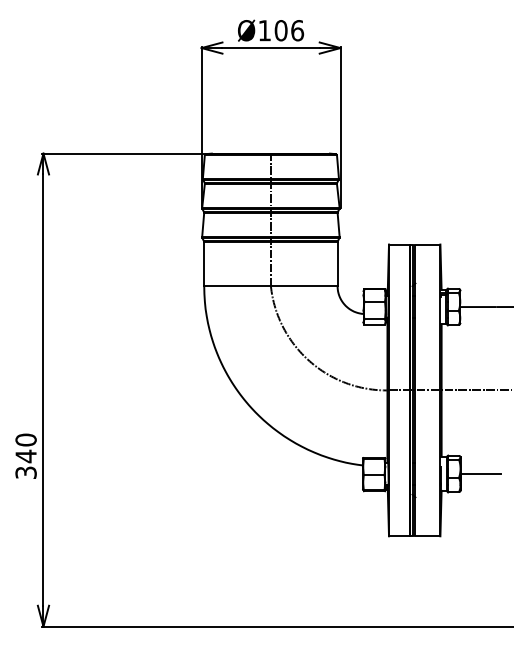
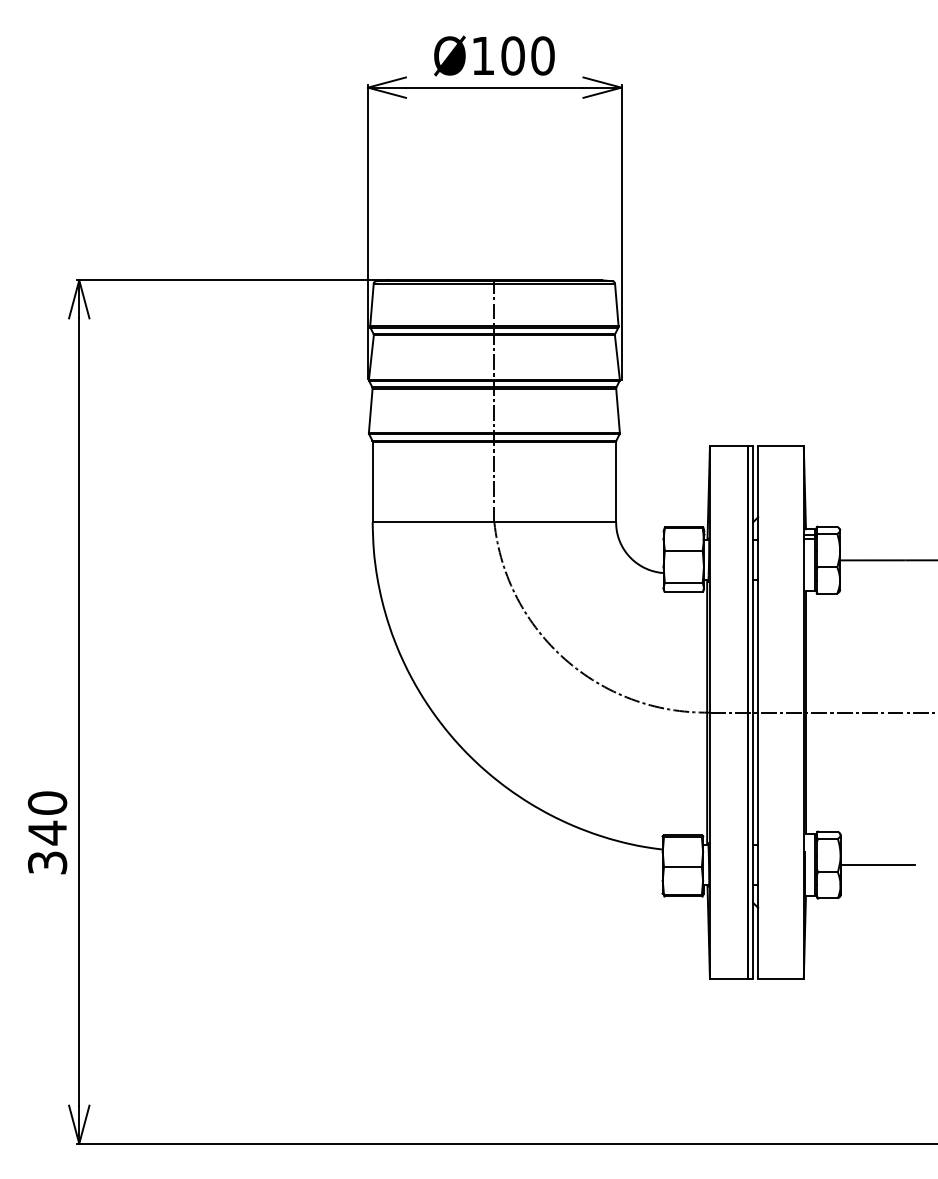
text: (297, 30) -> (542, 55), Ø106 -> Ø100

